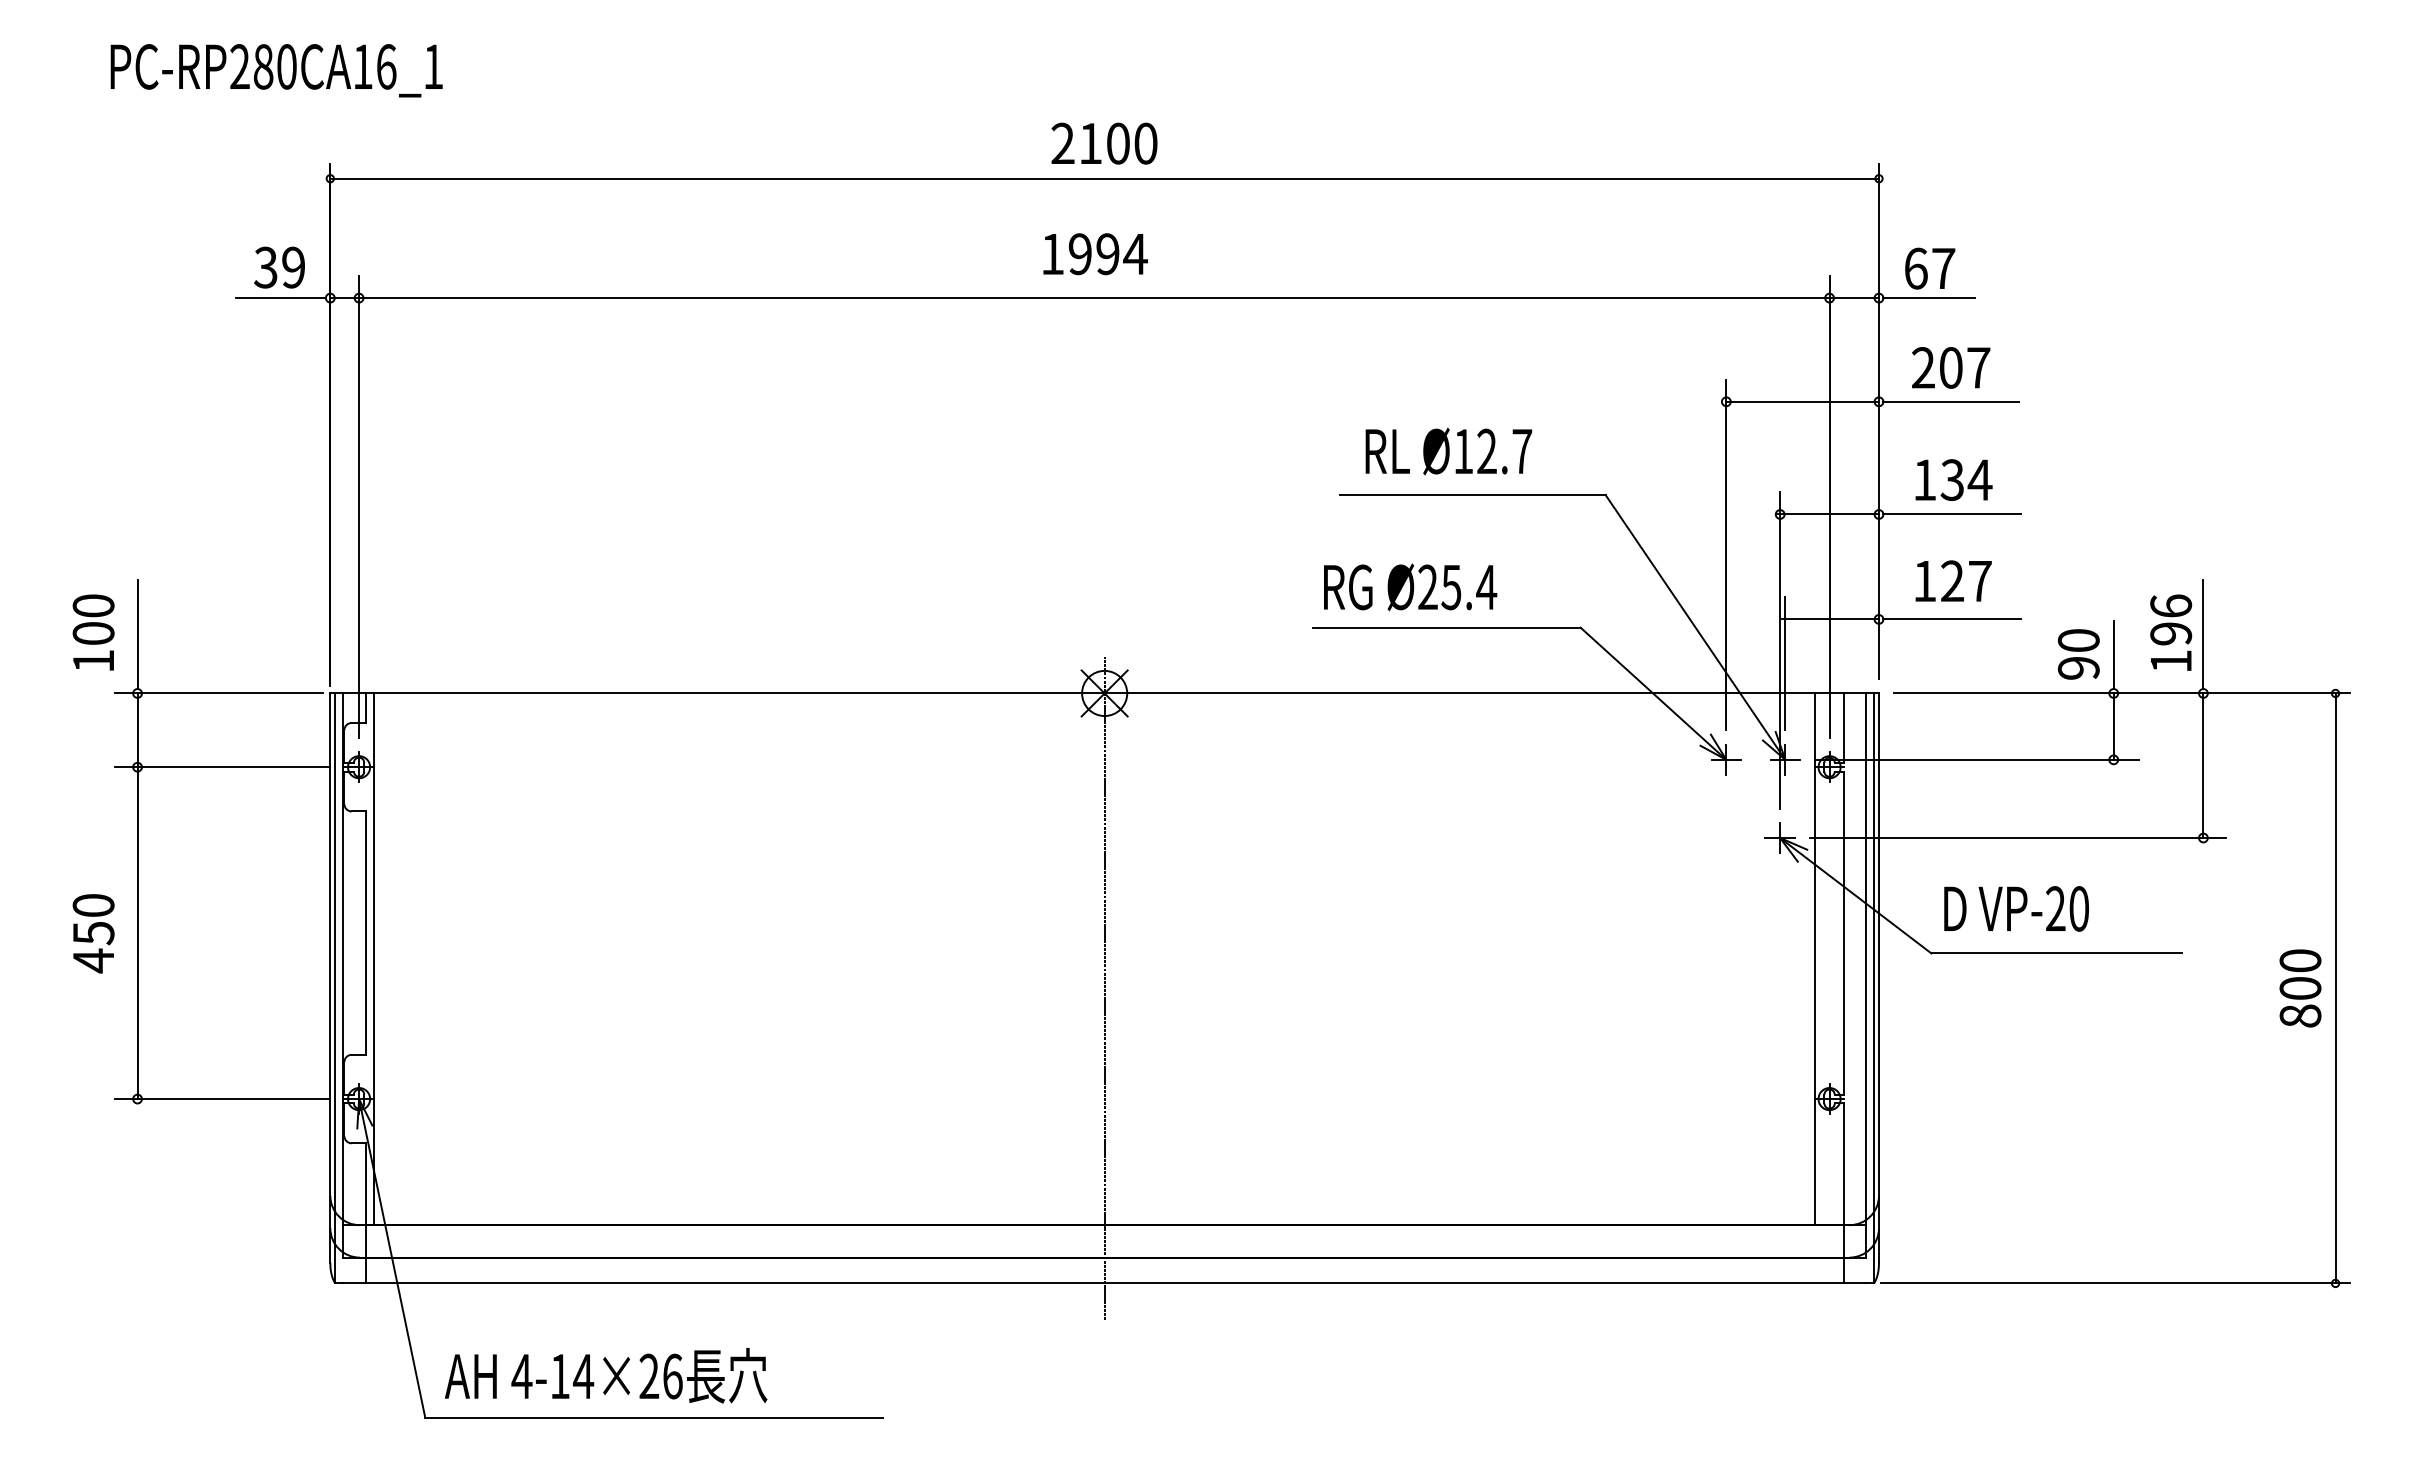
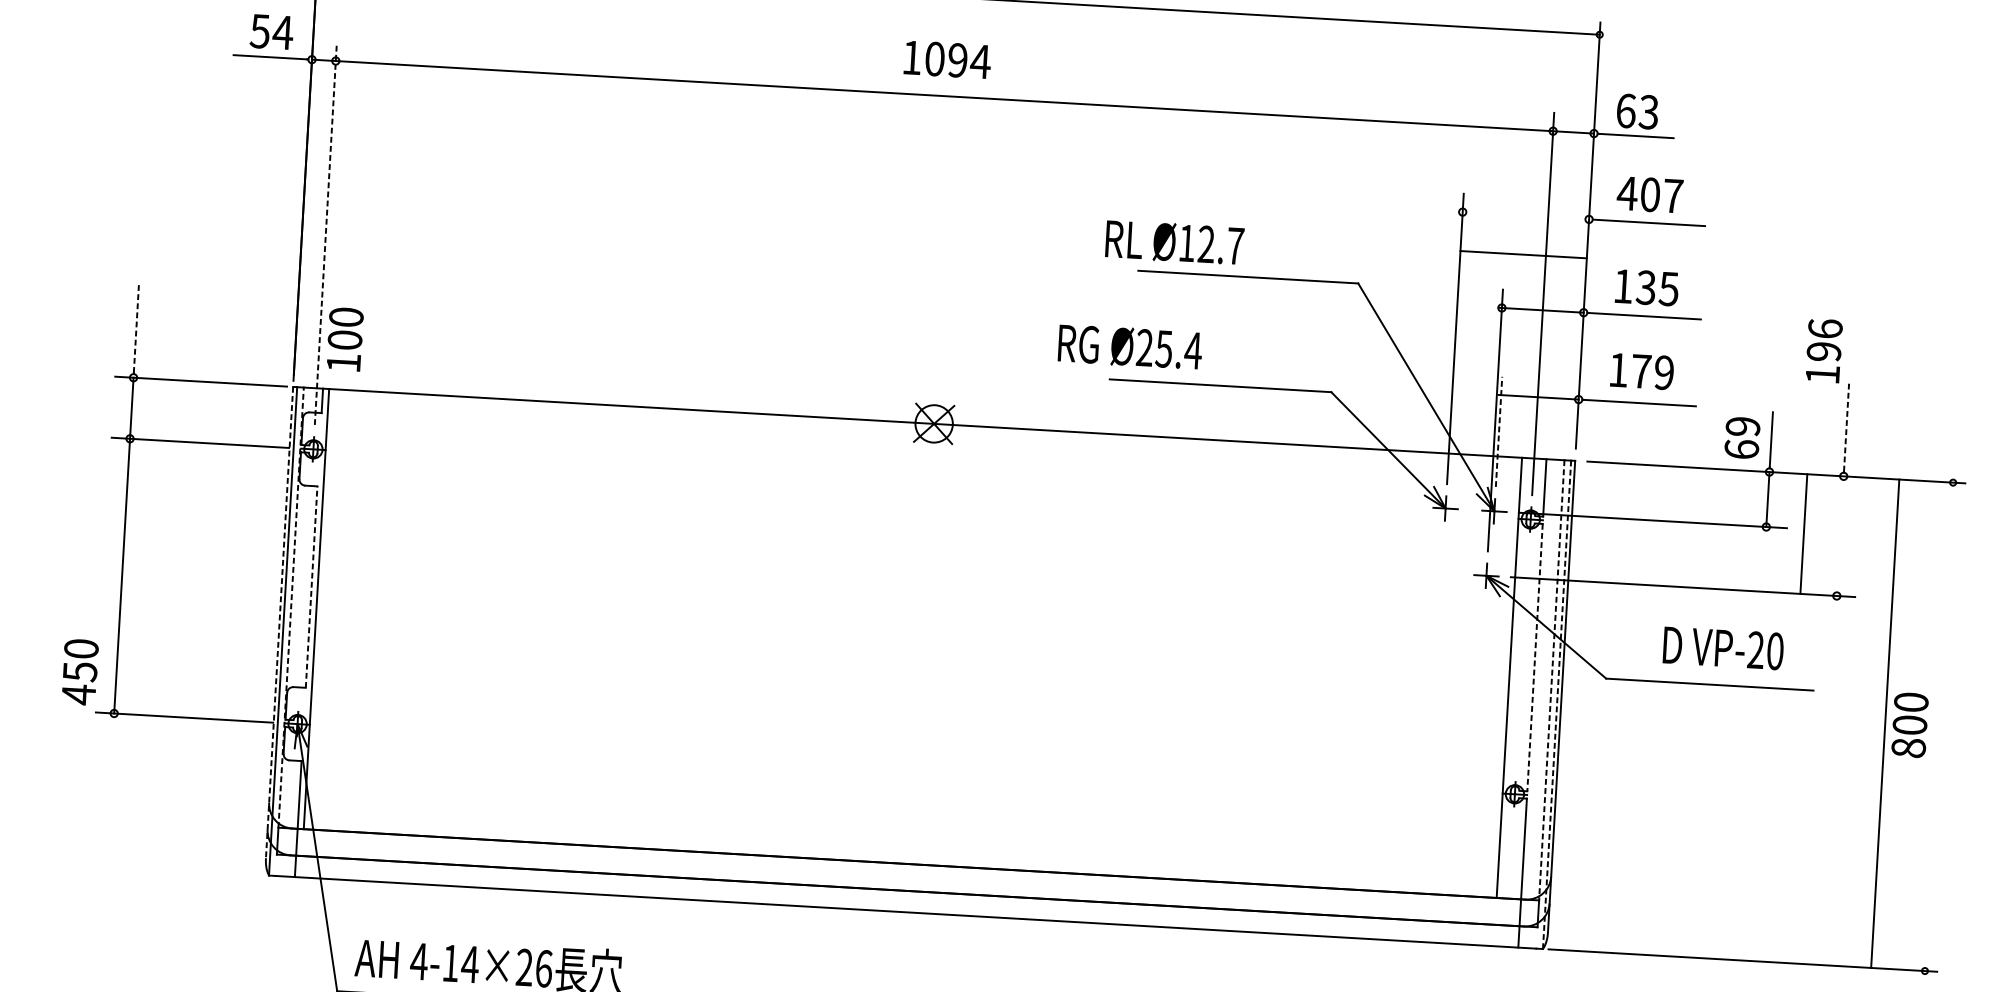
text: (1080, 254) -> (935, 59), 1994 -> 1094
text: (280, 267) -> (272, 31), 39 -> 54
text: (1943, 268) -> (1648, 112), 67 -> 63
text: (1922, 367) -> (1626, 193), 207 -> 407
line: (1802, 401) -> (1523, 254), moved
text: (1448, 451) -> (1174, 242), moved
text: (1979, 480) -> (1668, 289), 134 -> 135
line: (359, 506) -> (326, 233), solid -> dashed
text: (1966, 581) -> (1652, 372), 127 -> 179
text: (1410, 587) -> (1130, 347), moved
text: (93, 632) -> (345, 339), moved
text: (2171, 632) -> (1824, 350), moved
line: (137, 633) -> (136, 328), solid -> dashed
line: (2203, 633) -> (1846, 426), solid -> dashed
text: (2078, 654) -> (1742, 438), 90 -> 69
line: (1785, 663) -> (1499, 431), solid -> dashed
line: (2203, 765) -> (1803, 533), moved
text: (2016, 908) -> (1723, 648), moved
text: (93, 933) -> (80, 672), moved
line: (366, 933) -> (311, 587), solid -> dashed
line: (1844, 933) -> (1535, 657), solid -> dashed
line: (343, 959) -> (291, 607), solid -> dashed
line: (1866, 959) -> (1552, 680), solid -> dashed
line: (330, 978) -> (279, 622), solid -> dashed
line: (1104, 988) -> (919, 668), removed
line: (1874, 988) -> (1557, 704), solid -> dashed
line: (2335, 988) -> (1885, 723), moved

